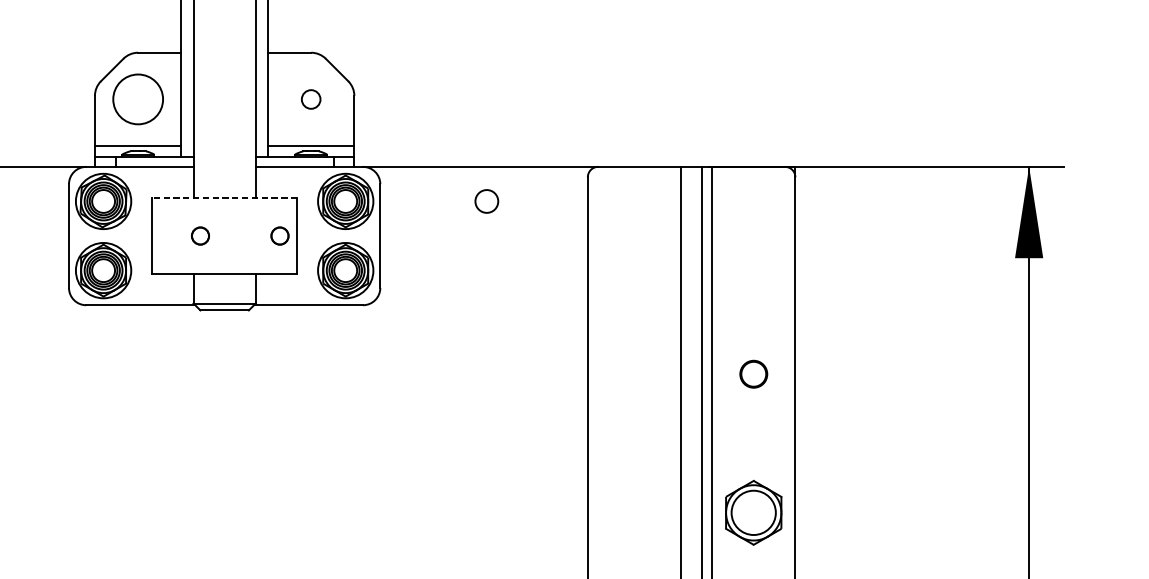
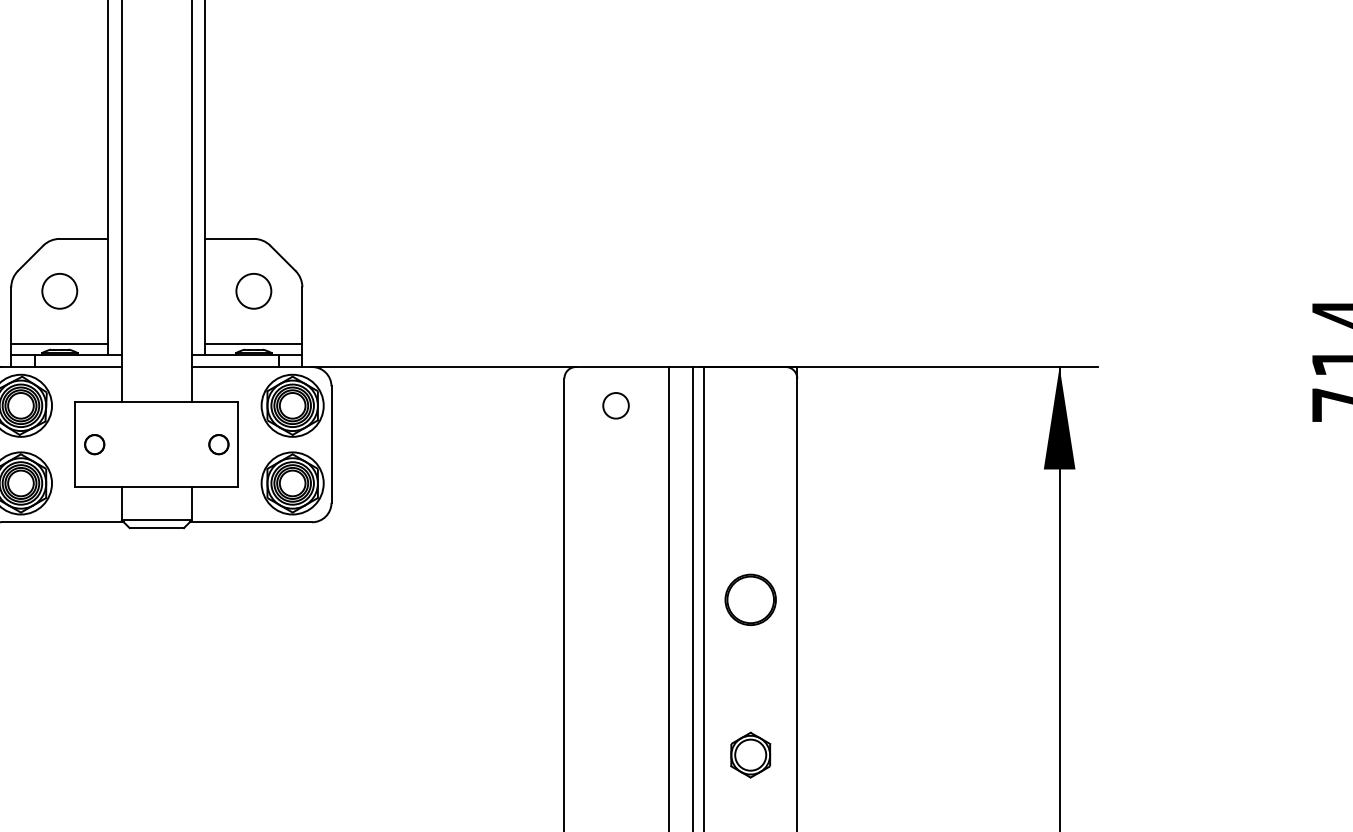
circle: (137, 98) -> (59, 290), size x0.62
circle: (310, 99) -> (253, 291), size x1.67
line: (224, 197) -> (156, 401), dashed -> solid
circle: (486, 201) -> (615, 405), moved
circle: (200, 235) -> (94, 444), moved
part: (753, 374) -> (750, 599), size x1.67
part: (753, 512) -> (750, 754), size x0.62

